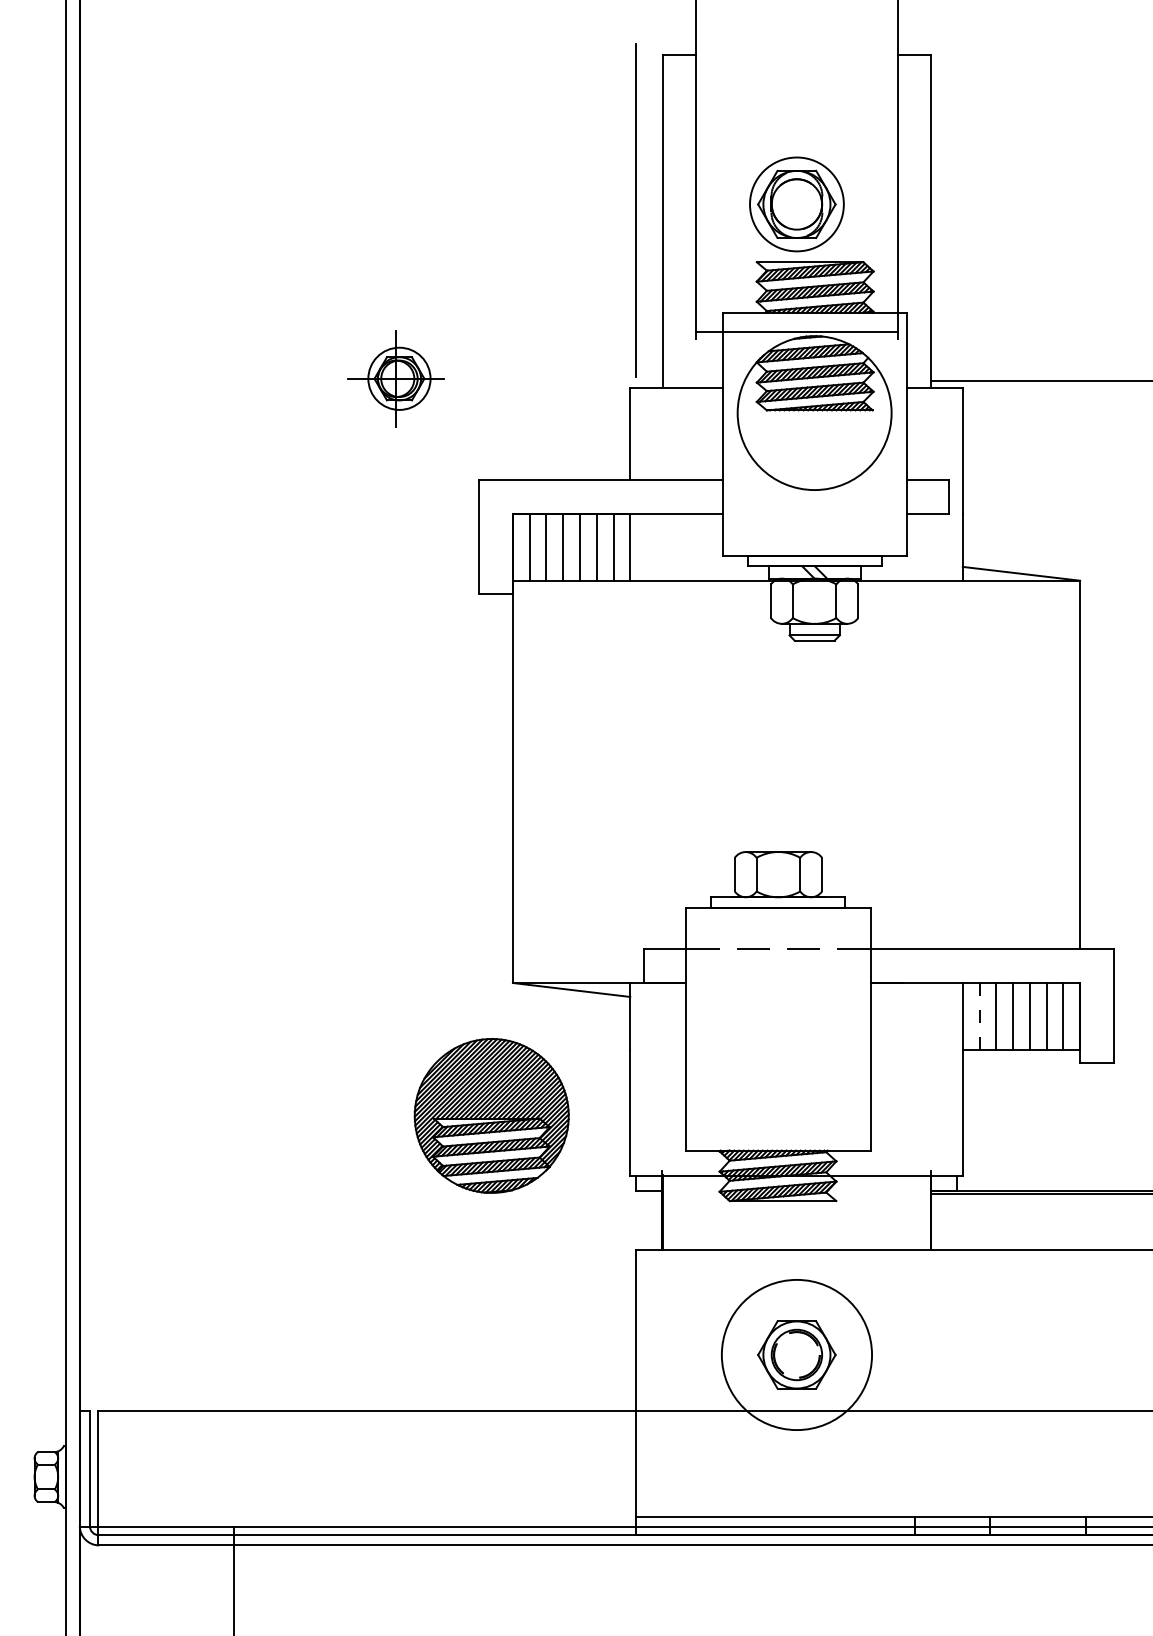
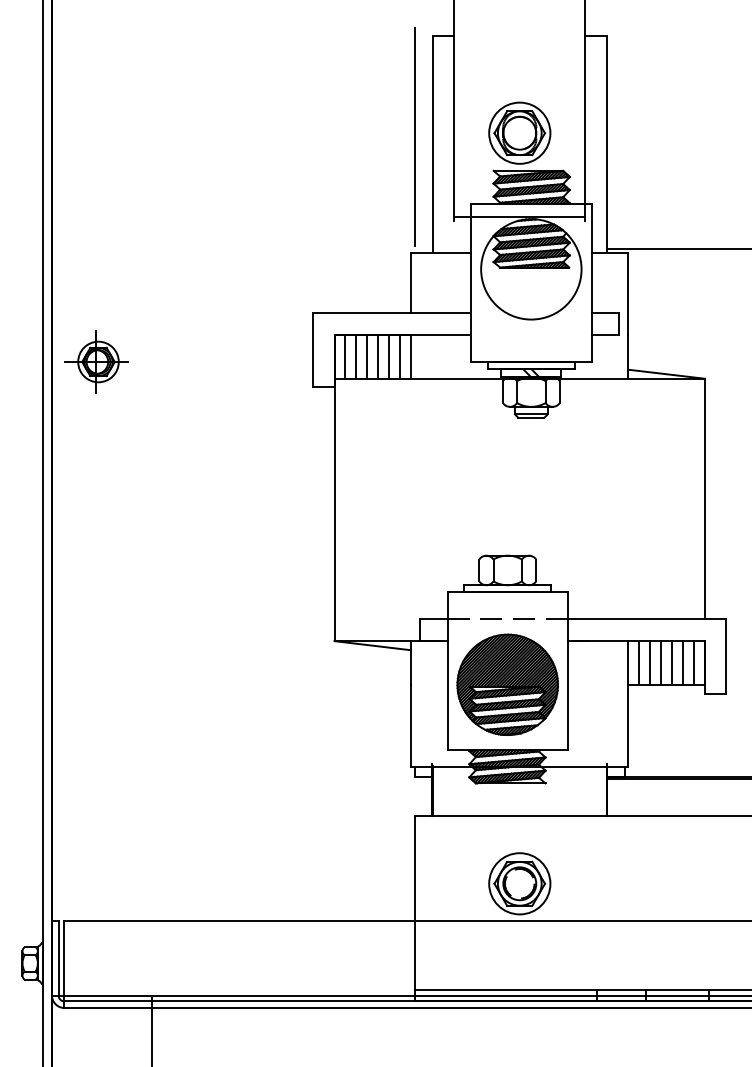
part: (396, 378) -> (96, 361), moved
line: (978, 1017) -> (638, 663), dashed -> solid
part: (491, 1115) -> (507, 684), moved
circle: (796, 1354) -> (519, 883), size x0.62

